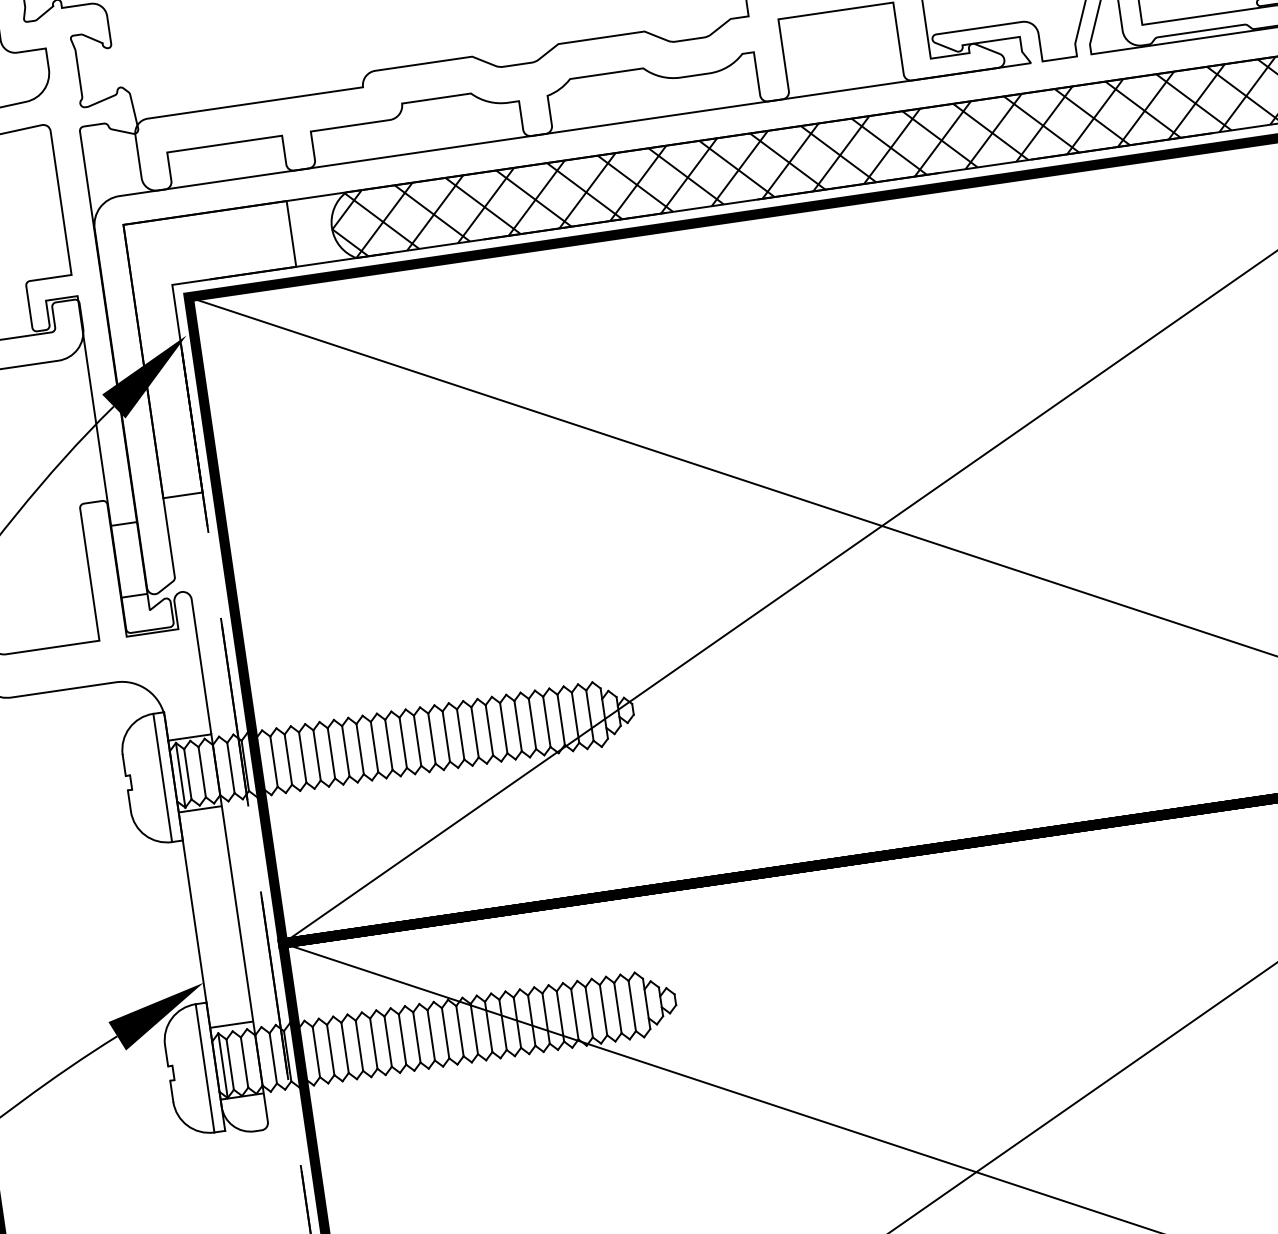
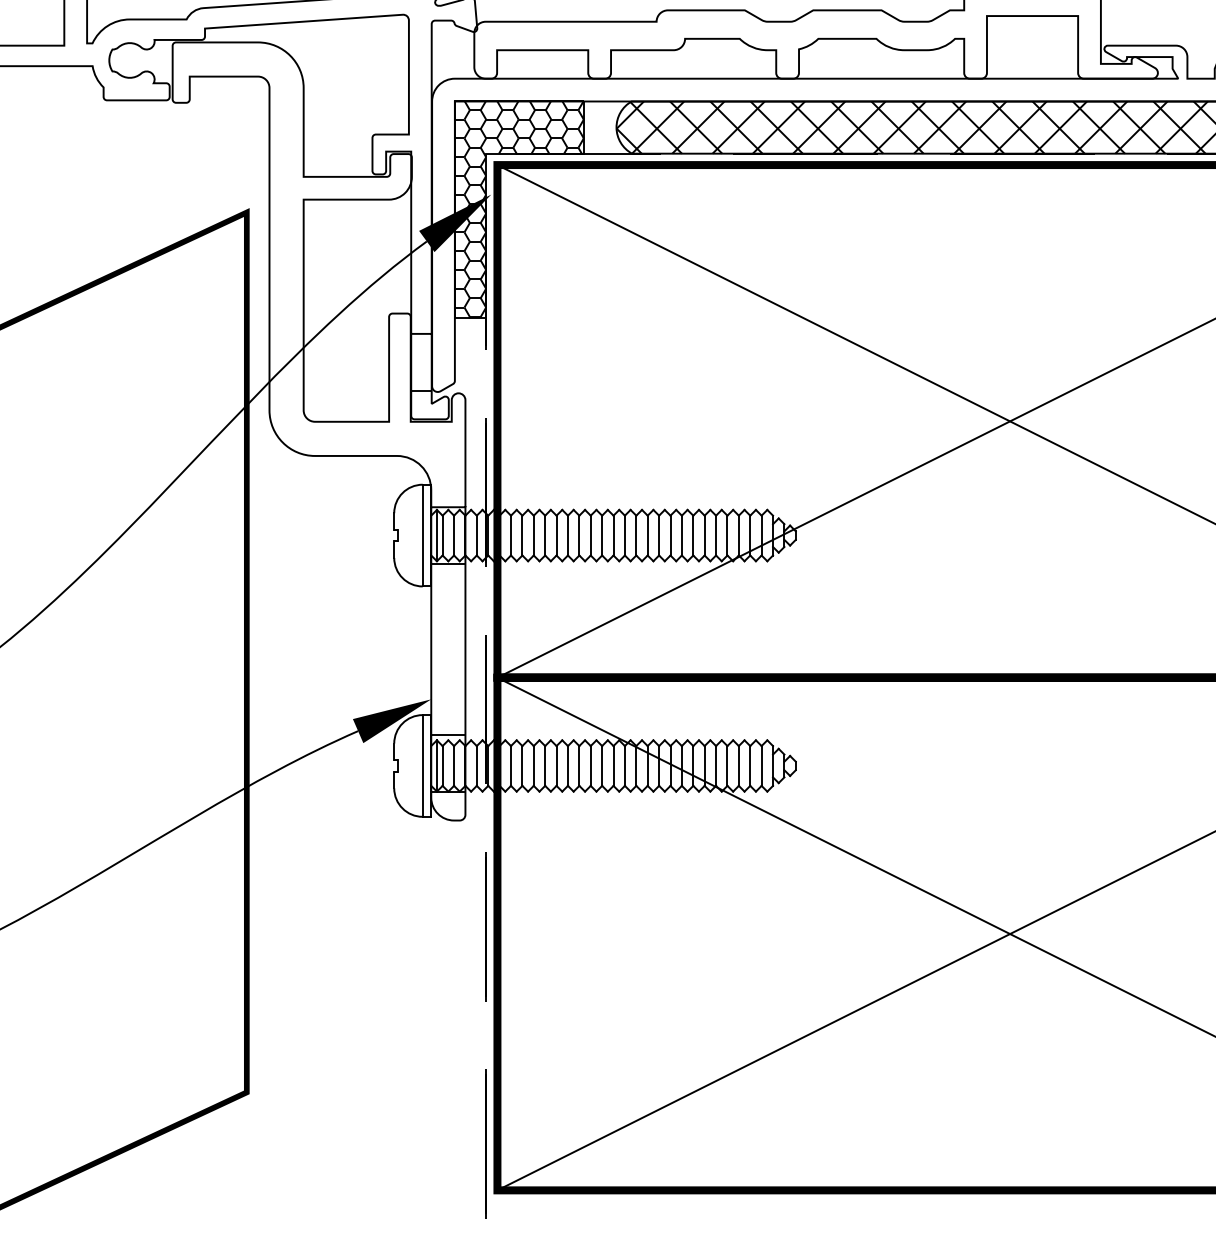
hatch: (224, 349) -> (519, 209), added

